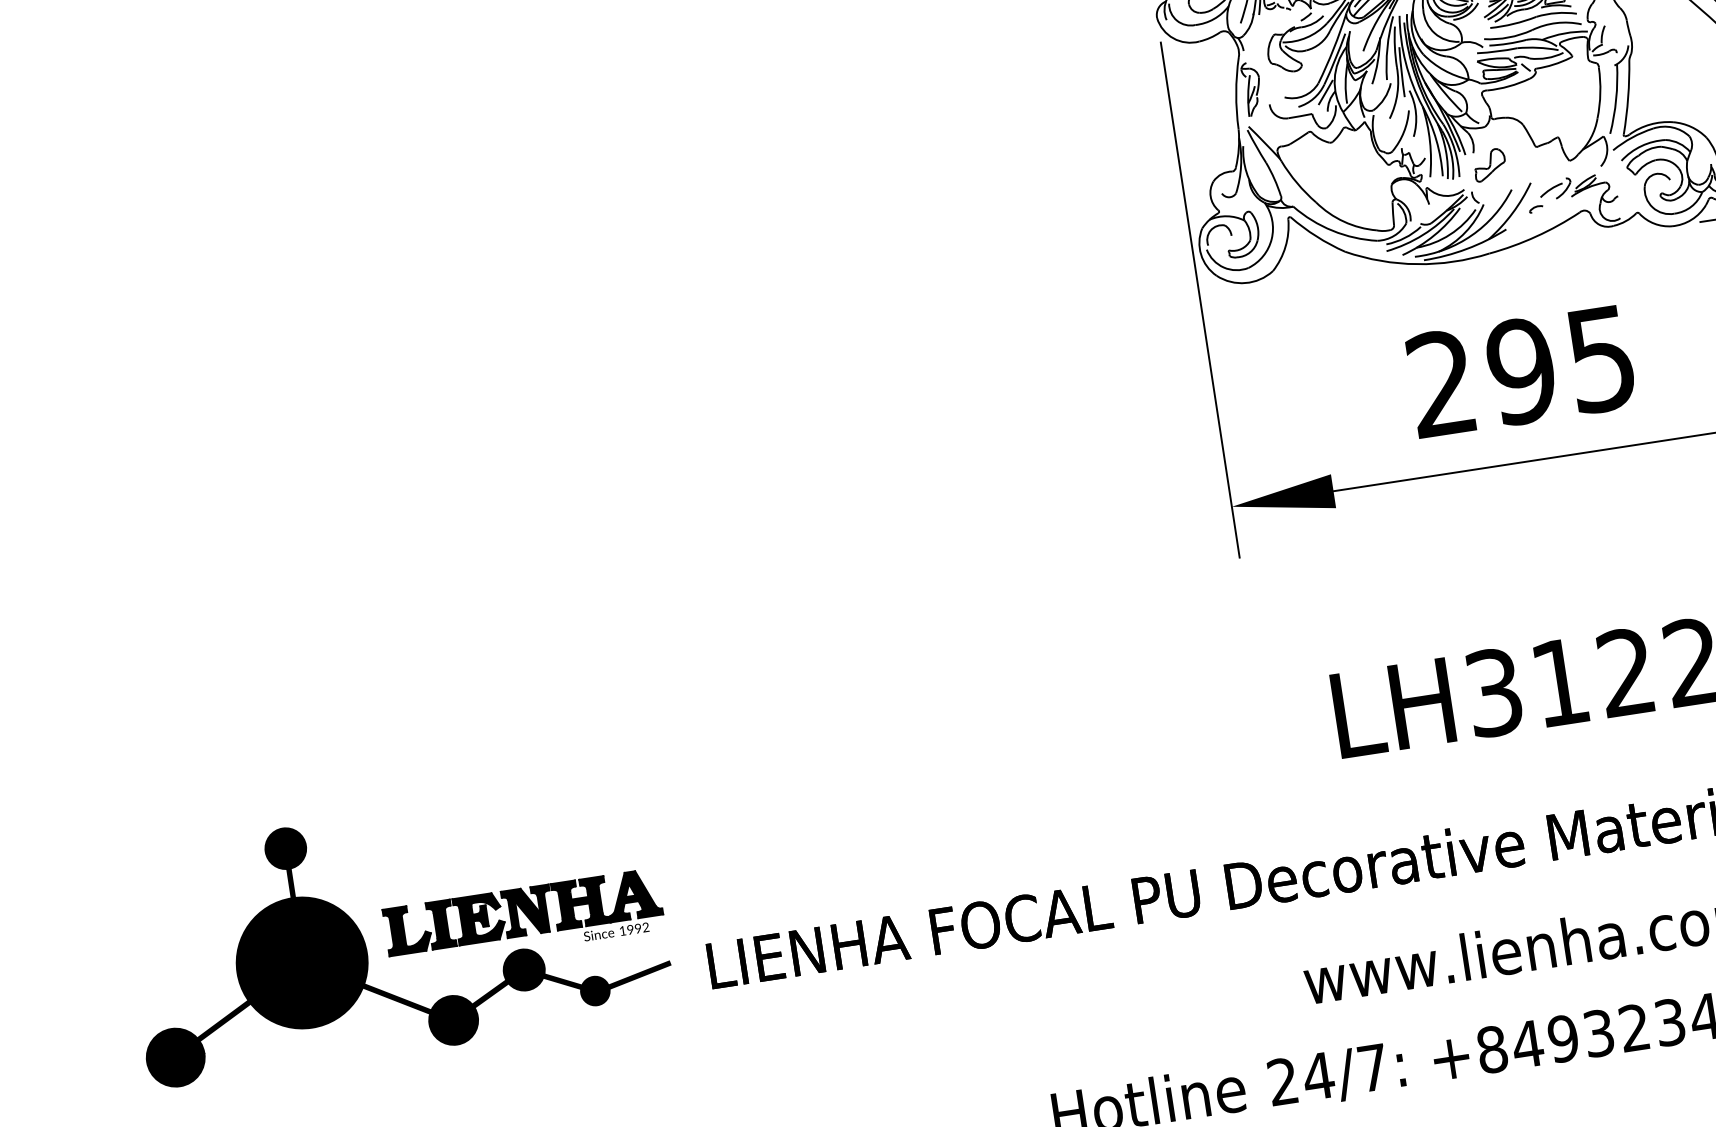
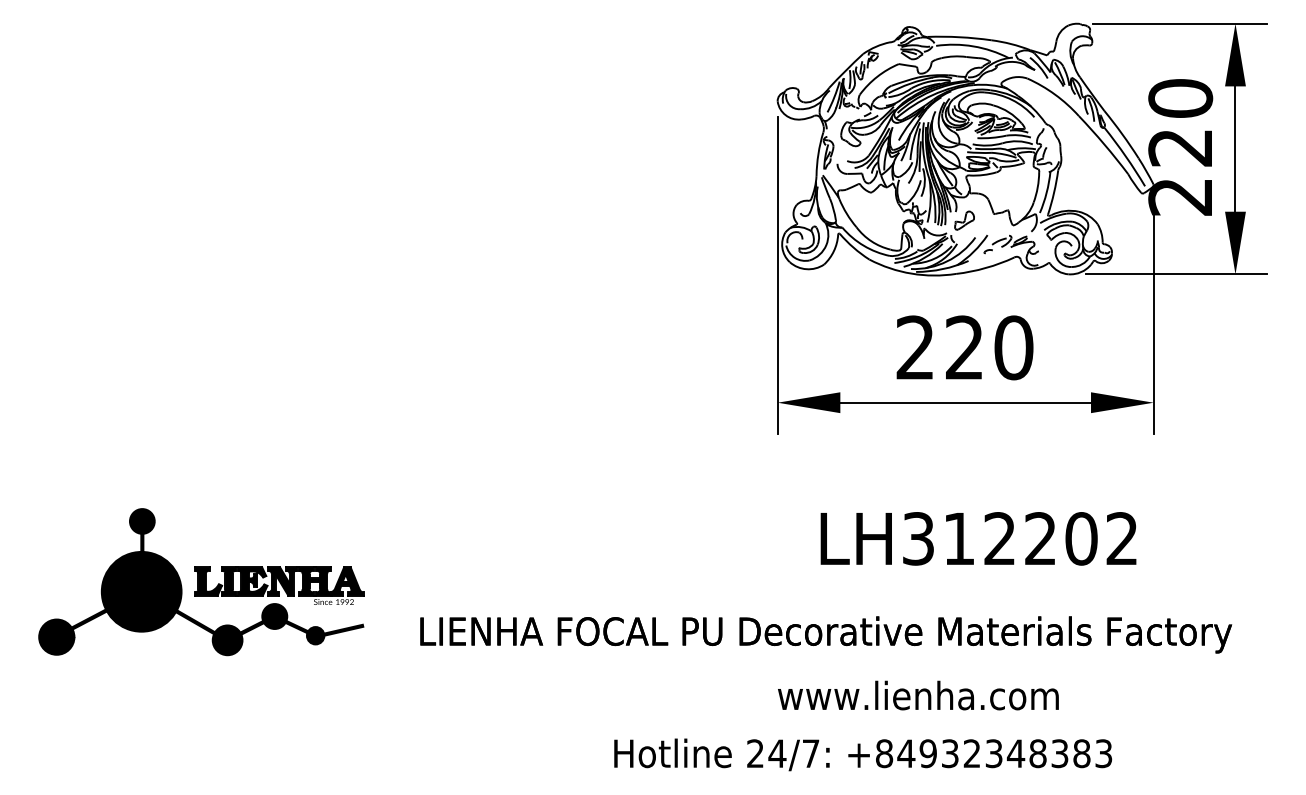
text: (1561, 364) -> (989, 347), 295 -> 220
part: (396, 933) -> (201, 582), moved

